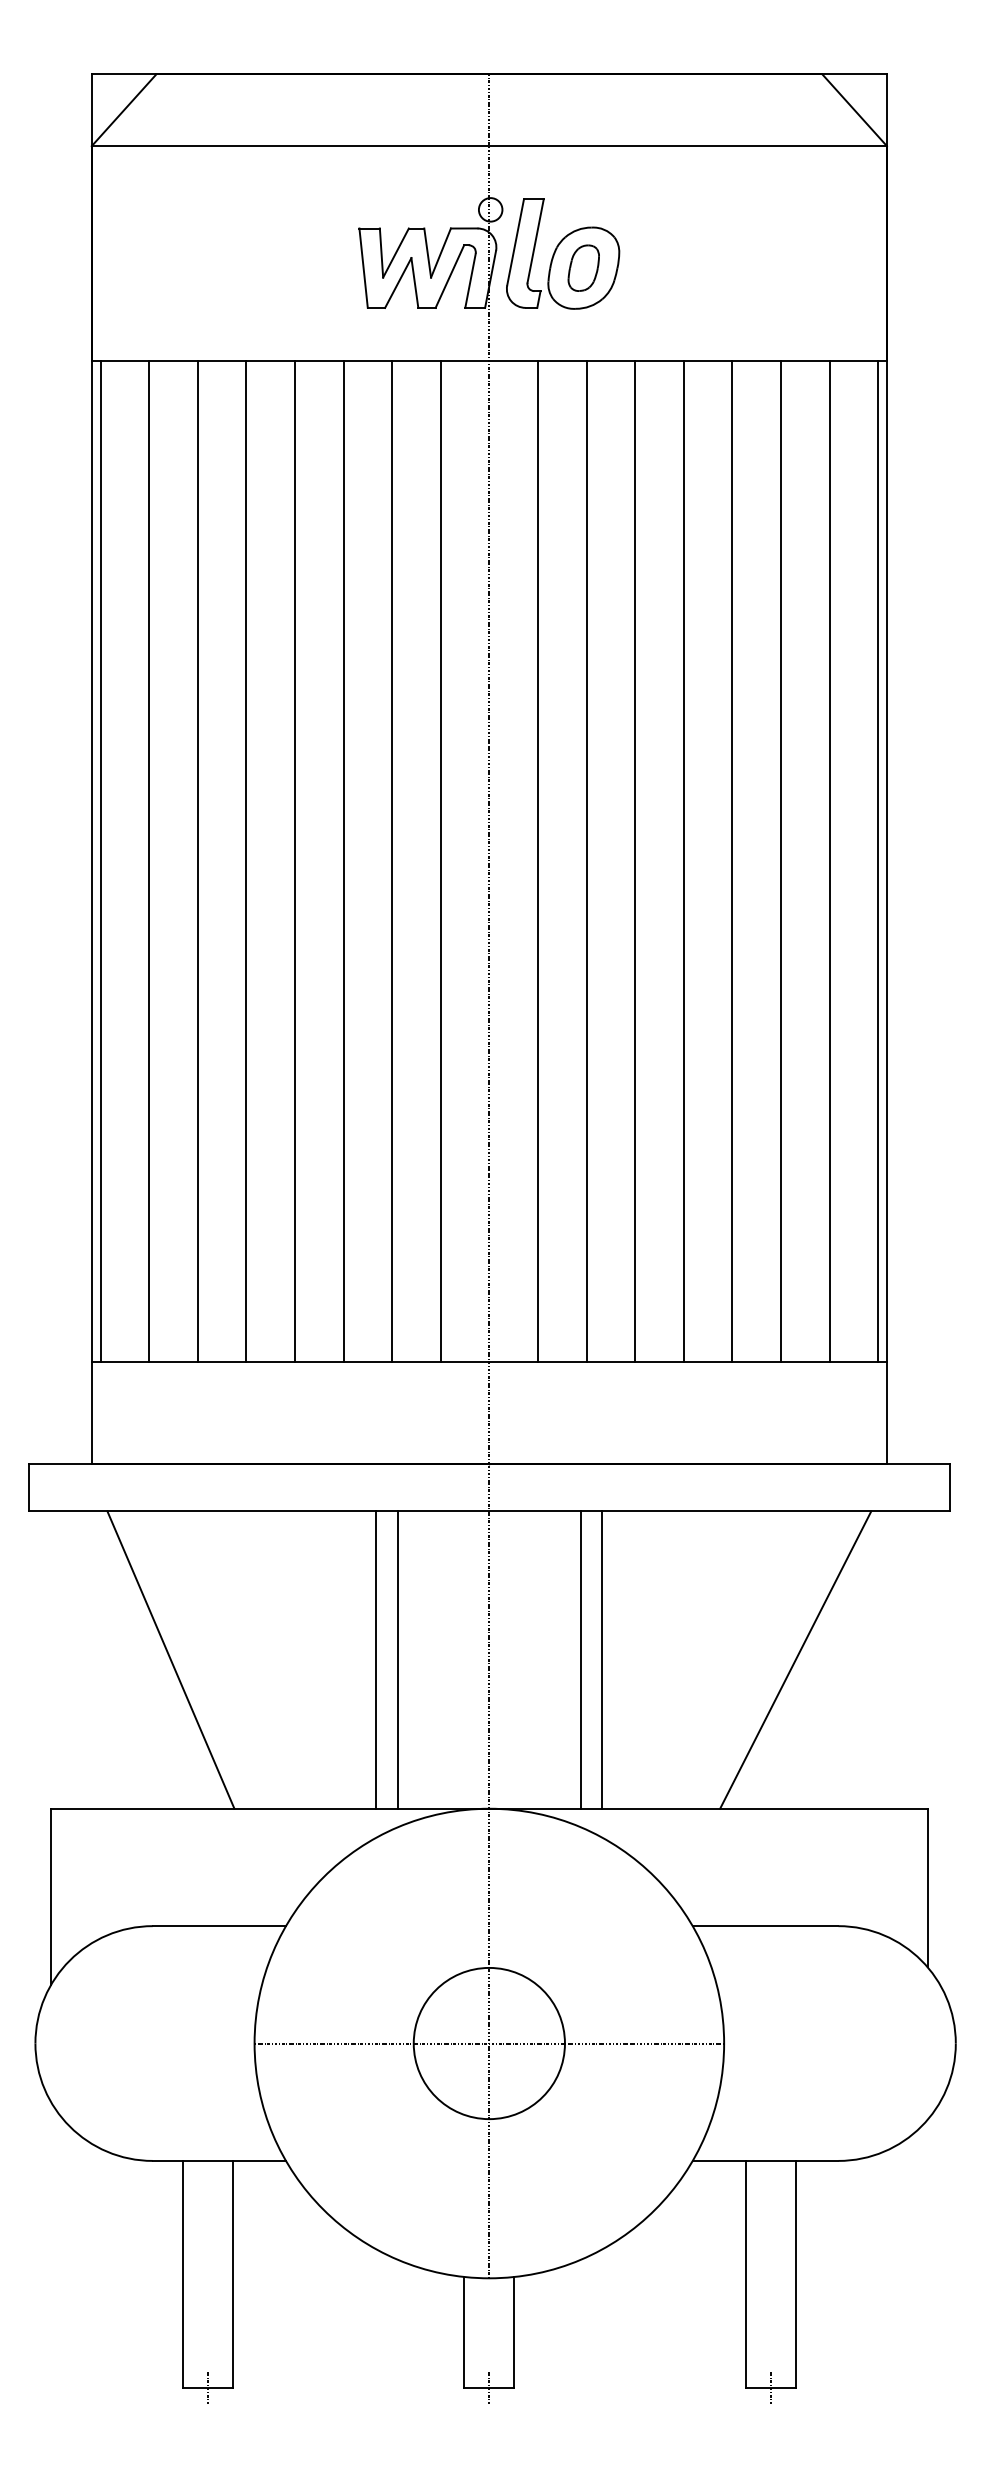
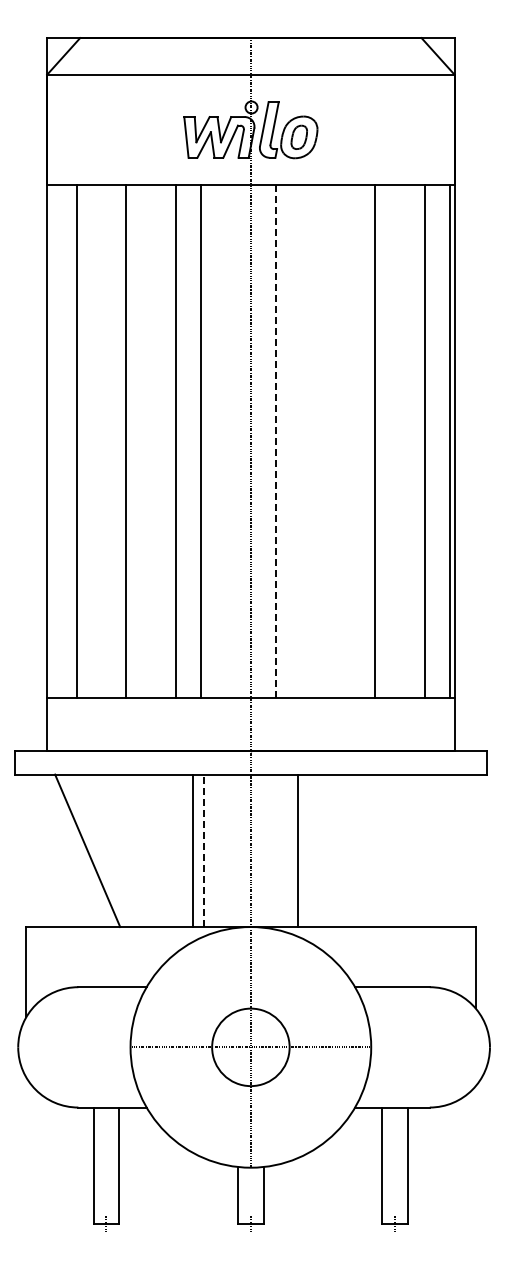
line: (100, 861) -> (51, 441), removed
line: (197, 861) -> (101, 441), removed
line: (295, 861) -> (151, 441), removed
line: (439, 861) -> (225, 441), removed
line: (537, 861) -> (275, 441), solid -> dashed
line: (586, 861) -> (300, 441), removed
line: (634, 861) -> (325, 441), removed
line: (683, 861) -> (350, 441), removed
line: (781, 861) -> (400, 441), removed
line: (398, 1659) -> (204, 850), solid -> dashed
line: (601, 1659) -> (308, 850), removed
line: (794, 1659) -> (407, 850), removed

